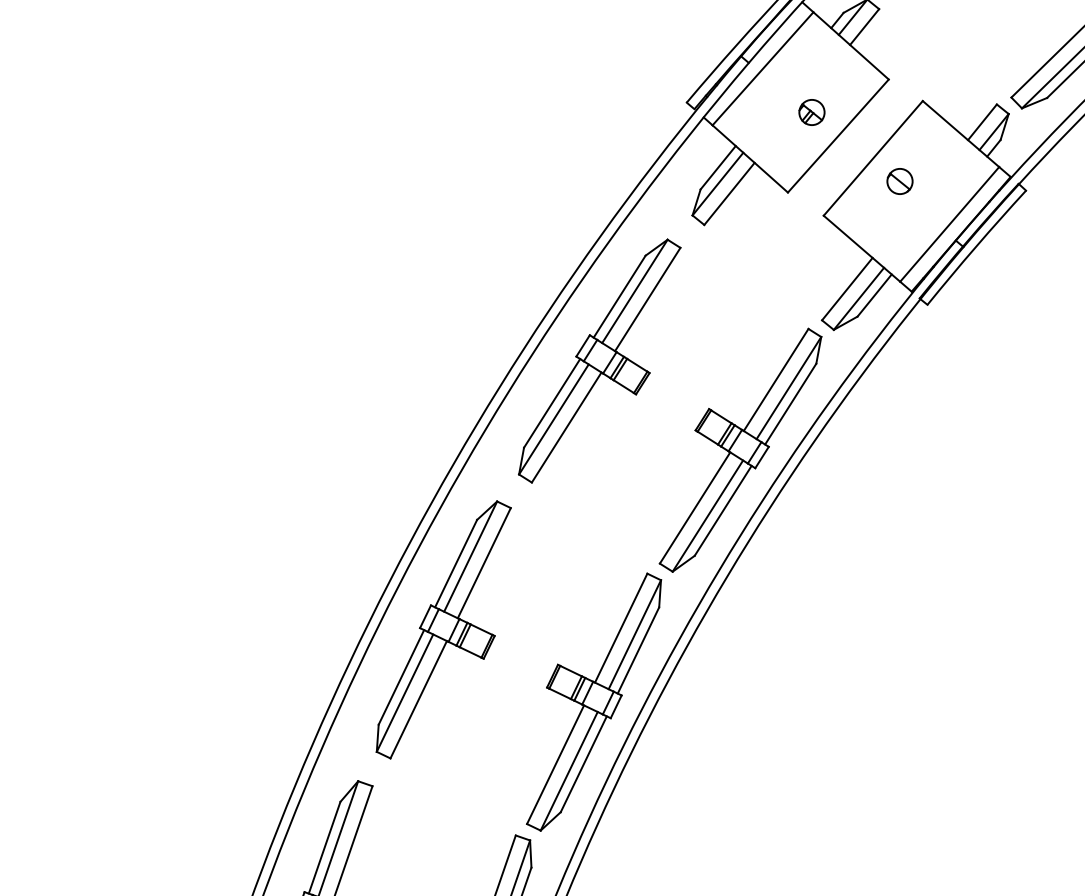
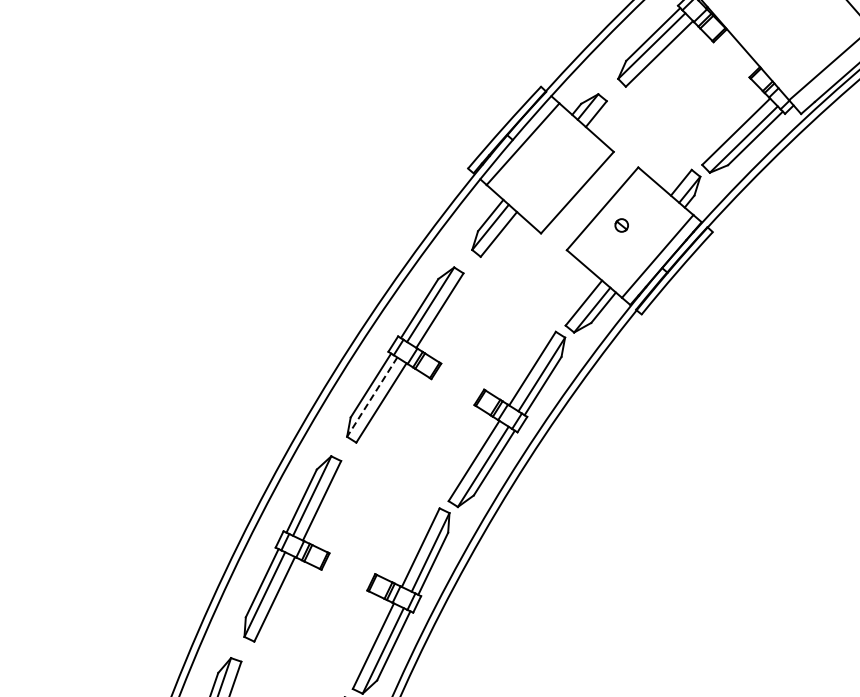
part: (812, 112) -> (558, 175), removed
part: (899, 181) -> (621, 225), size x0.7
line: (554, 419) -> (372, 397), solid -> dashed

